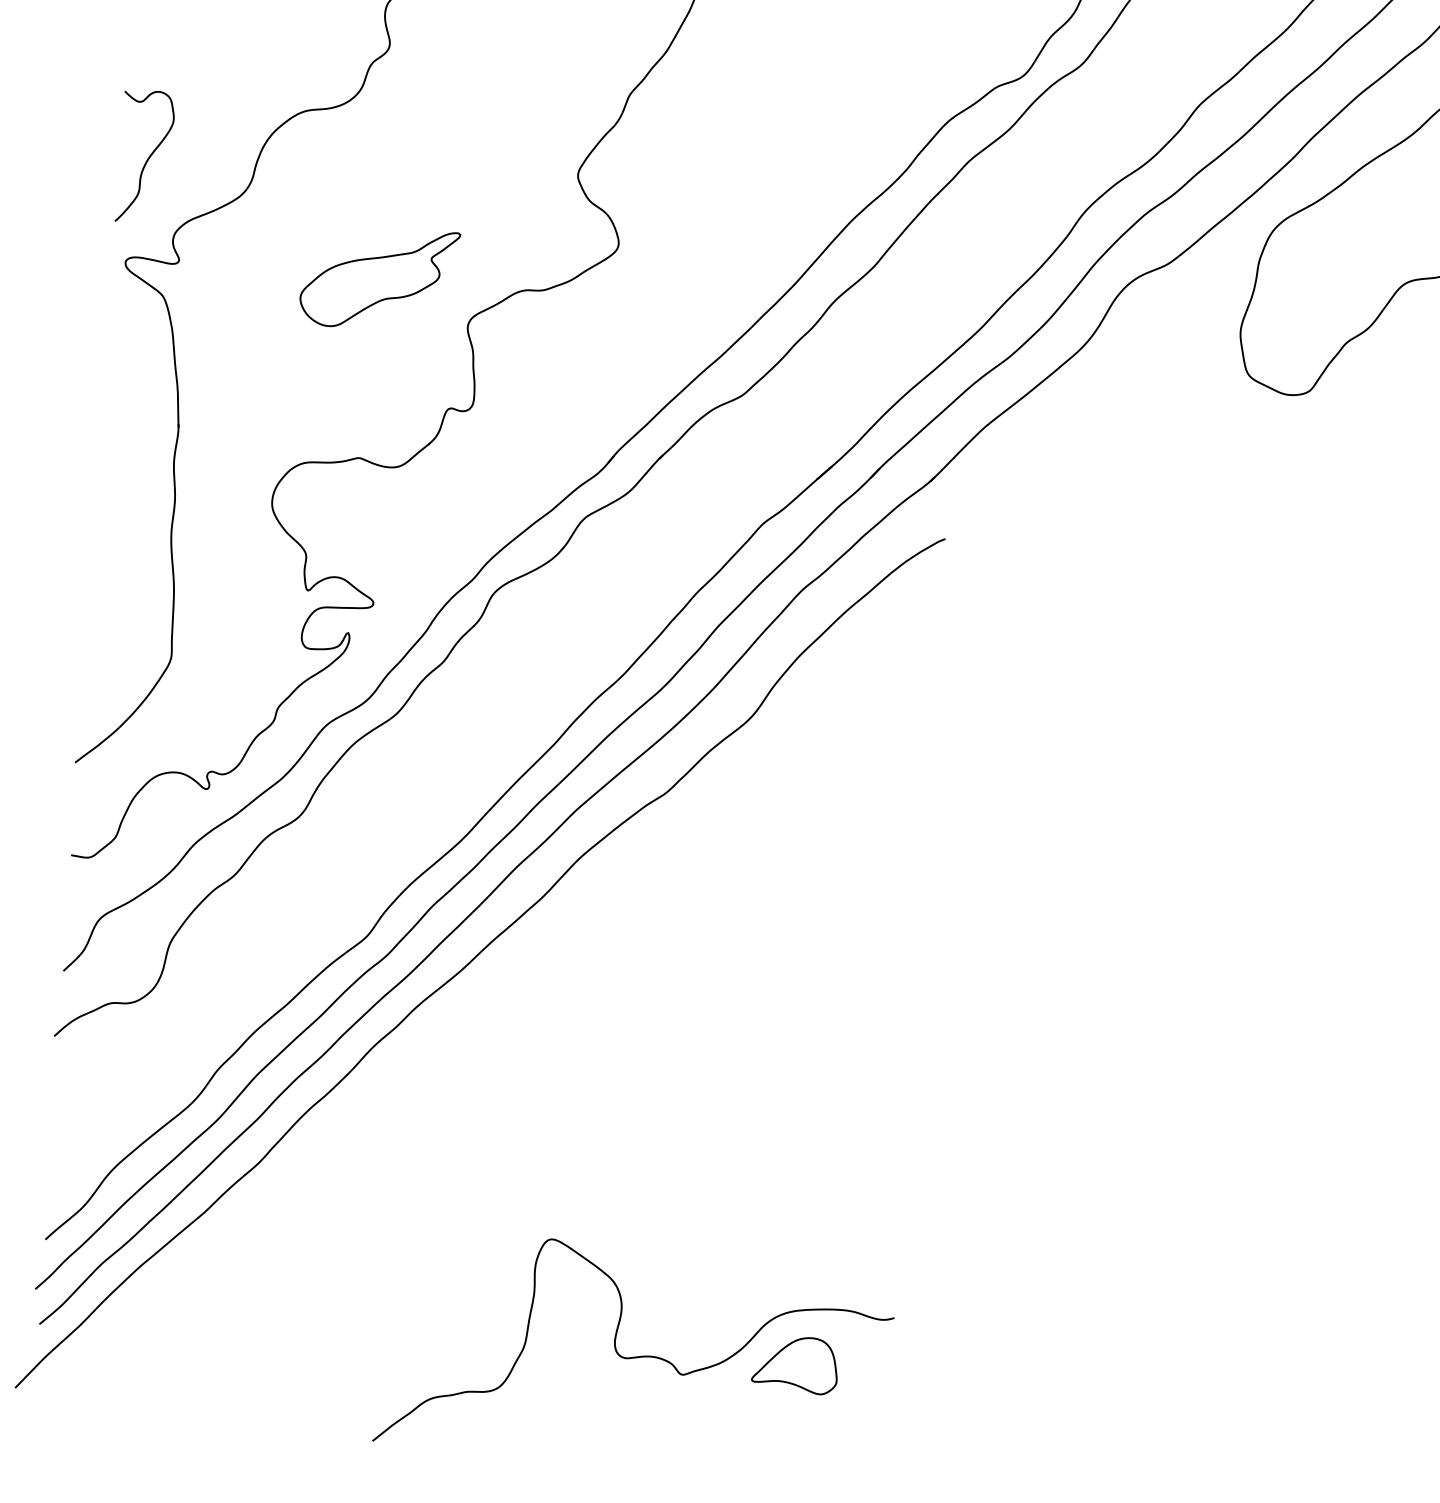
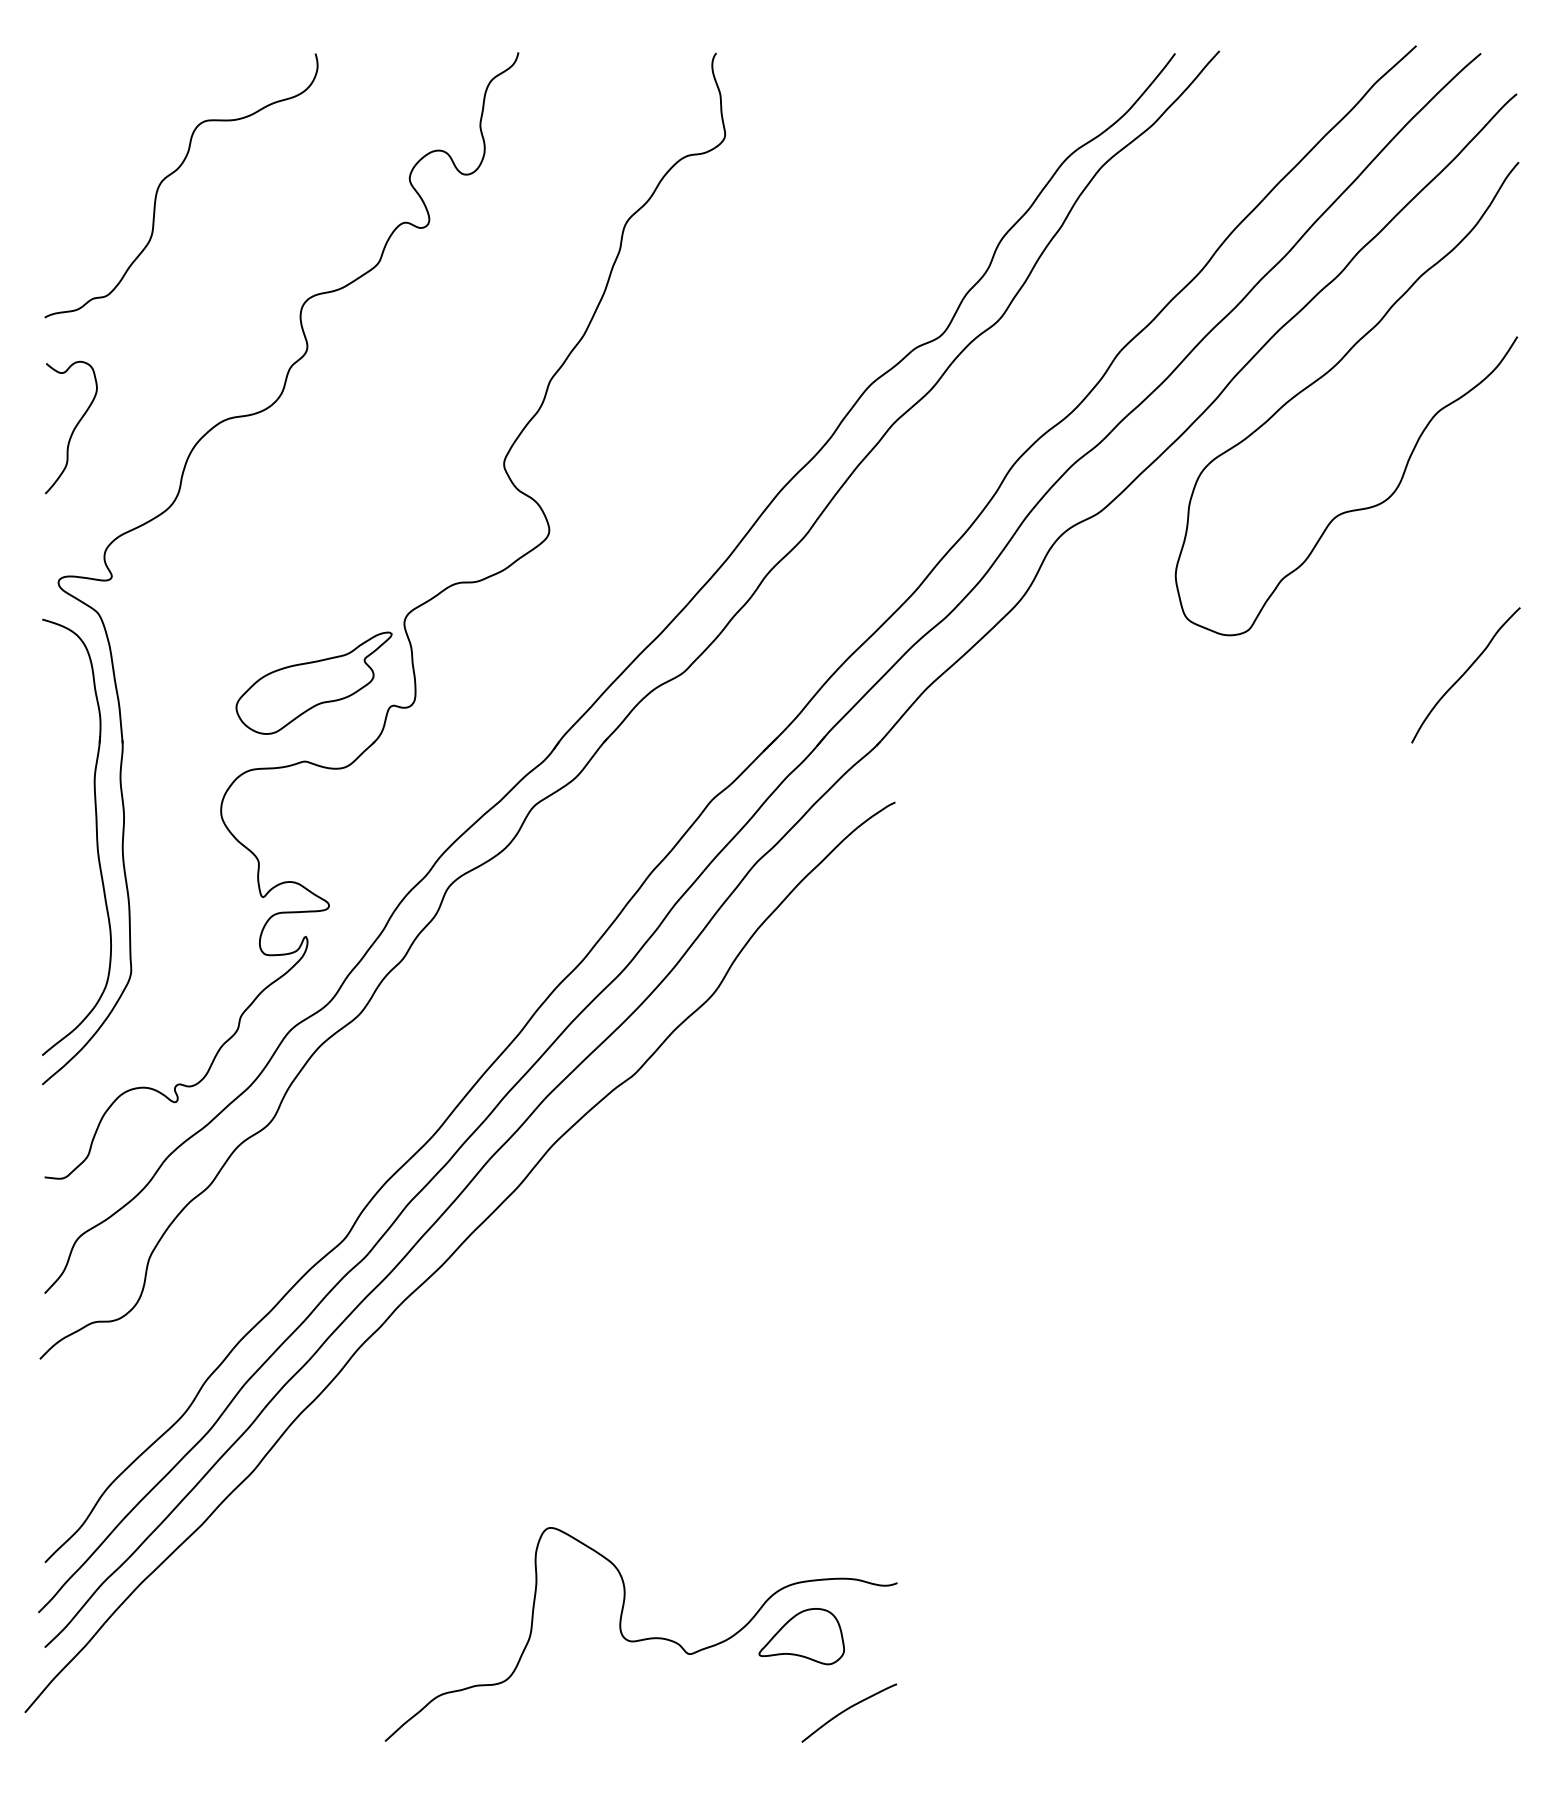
curve: (147, 157) -> (73, 428), moved
part: (379, 277) -> (313, 682), moved
part: (146, 518) -> (96, 836), added
curve: (835, 1441) -> (847, 1710), added

